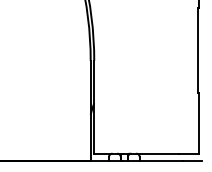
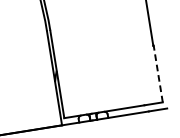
line: (198, 123) -> (157, 74), solid -> dashed

